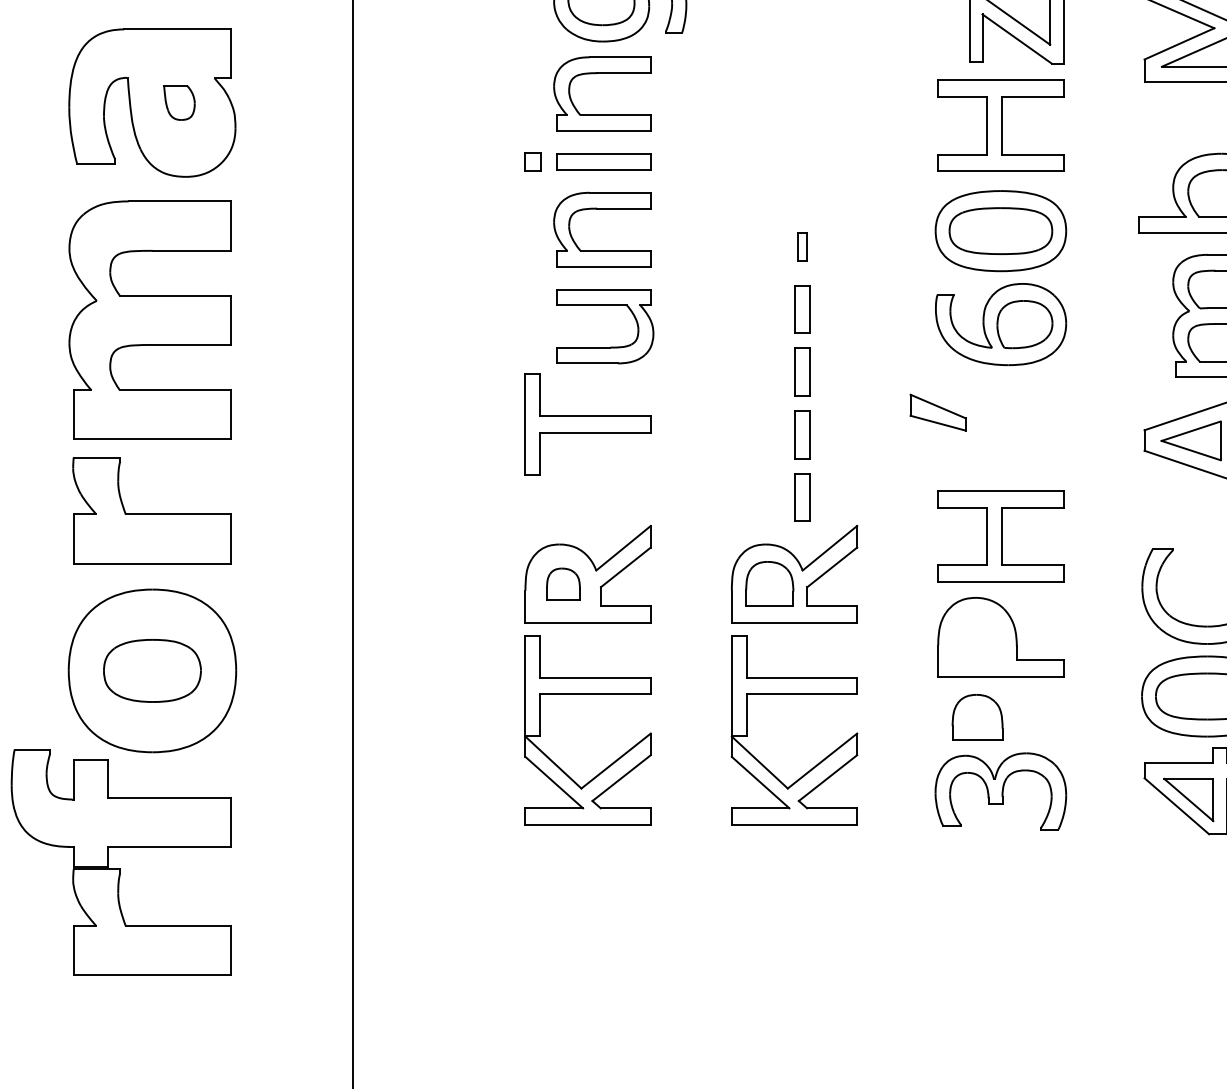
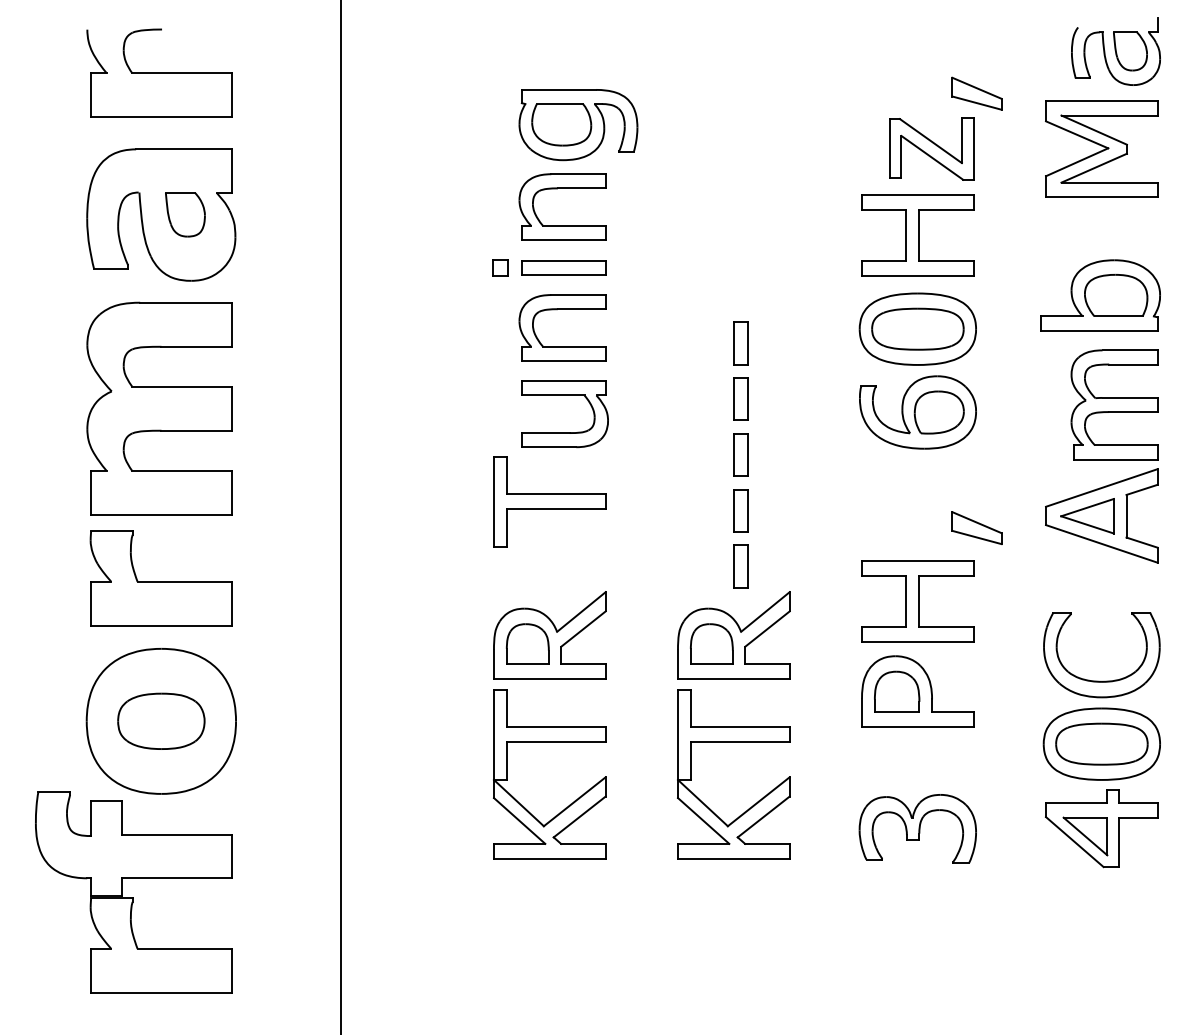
part: (179, 102) -> (185, 214), size x1.43
part: (801, 247) -> (740, 343), size x1.67
part: (937, 411) -> (976, 527), moved
part: (563, 583) -> (527, 643), size x1.43
part: (978, 717) -> (897, 691), moved

